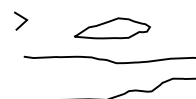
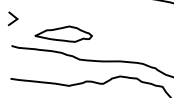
part: (111, 28) -> (63, 33), moved

